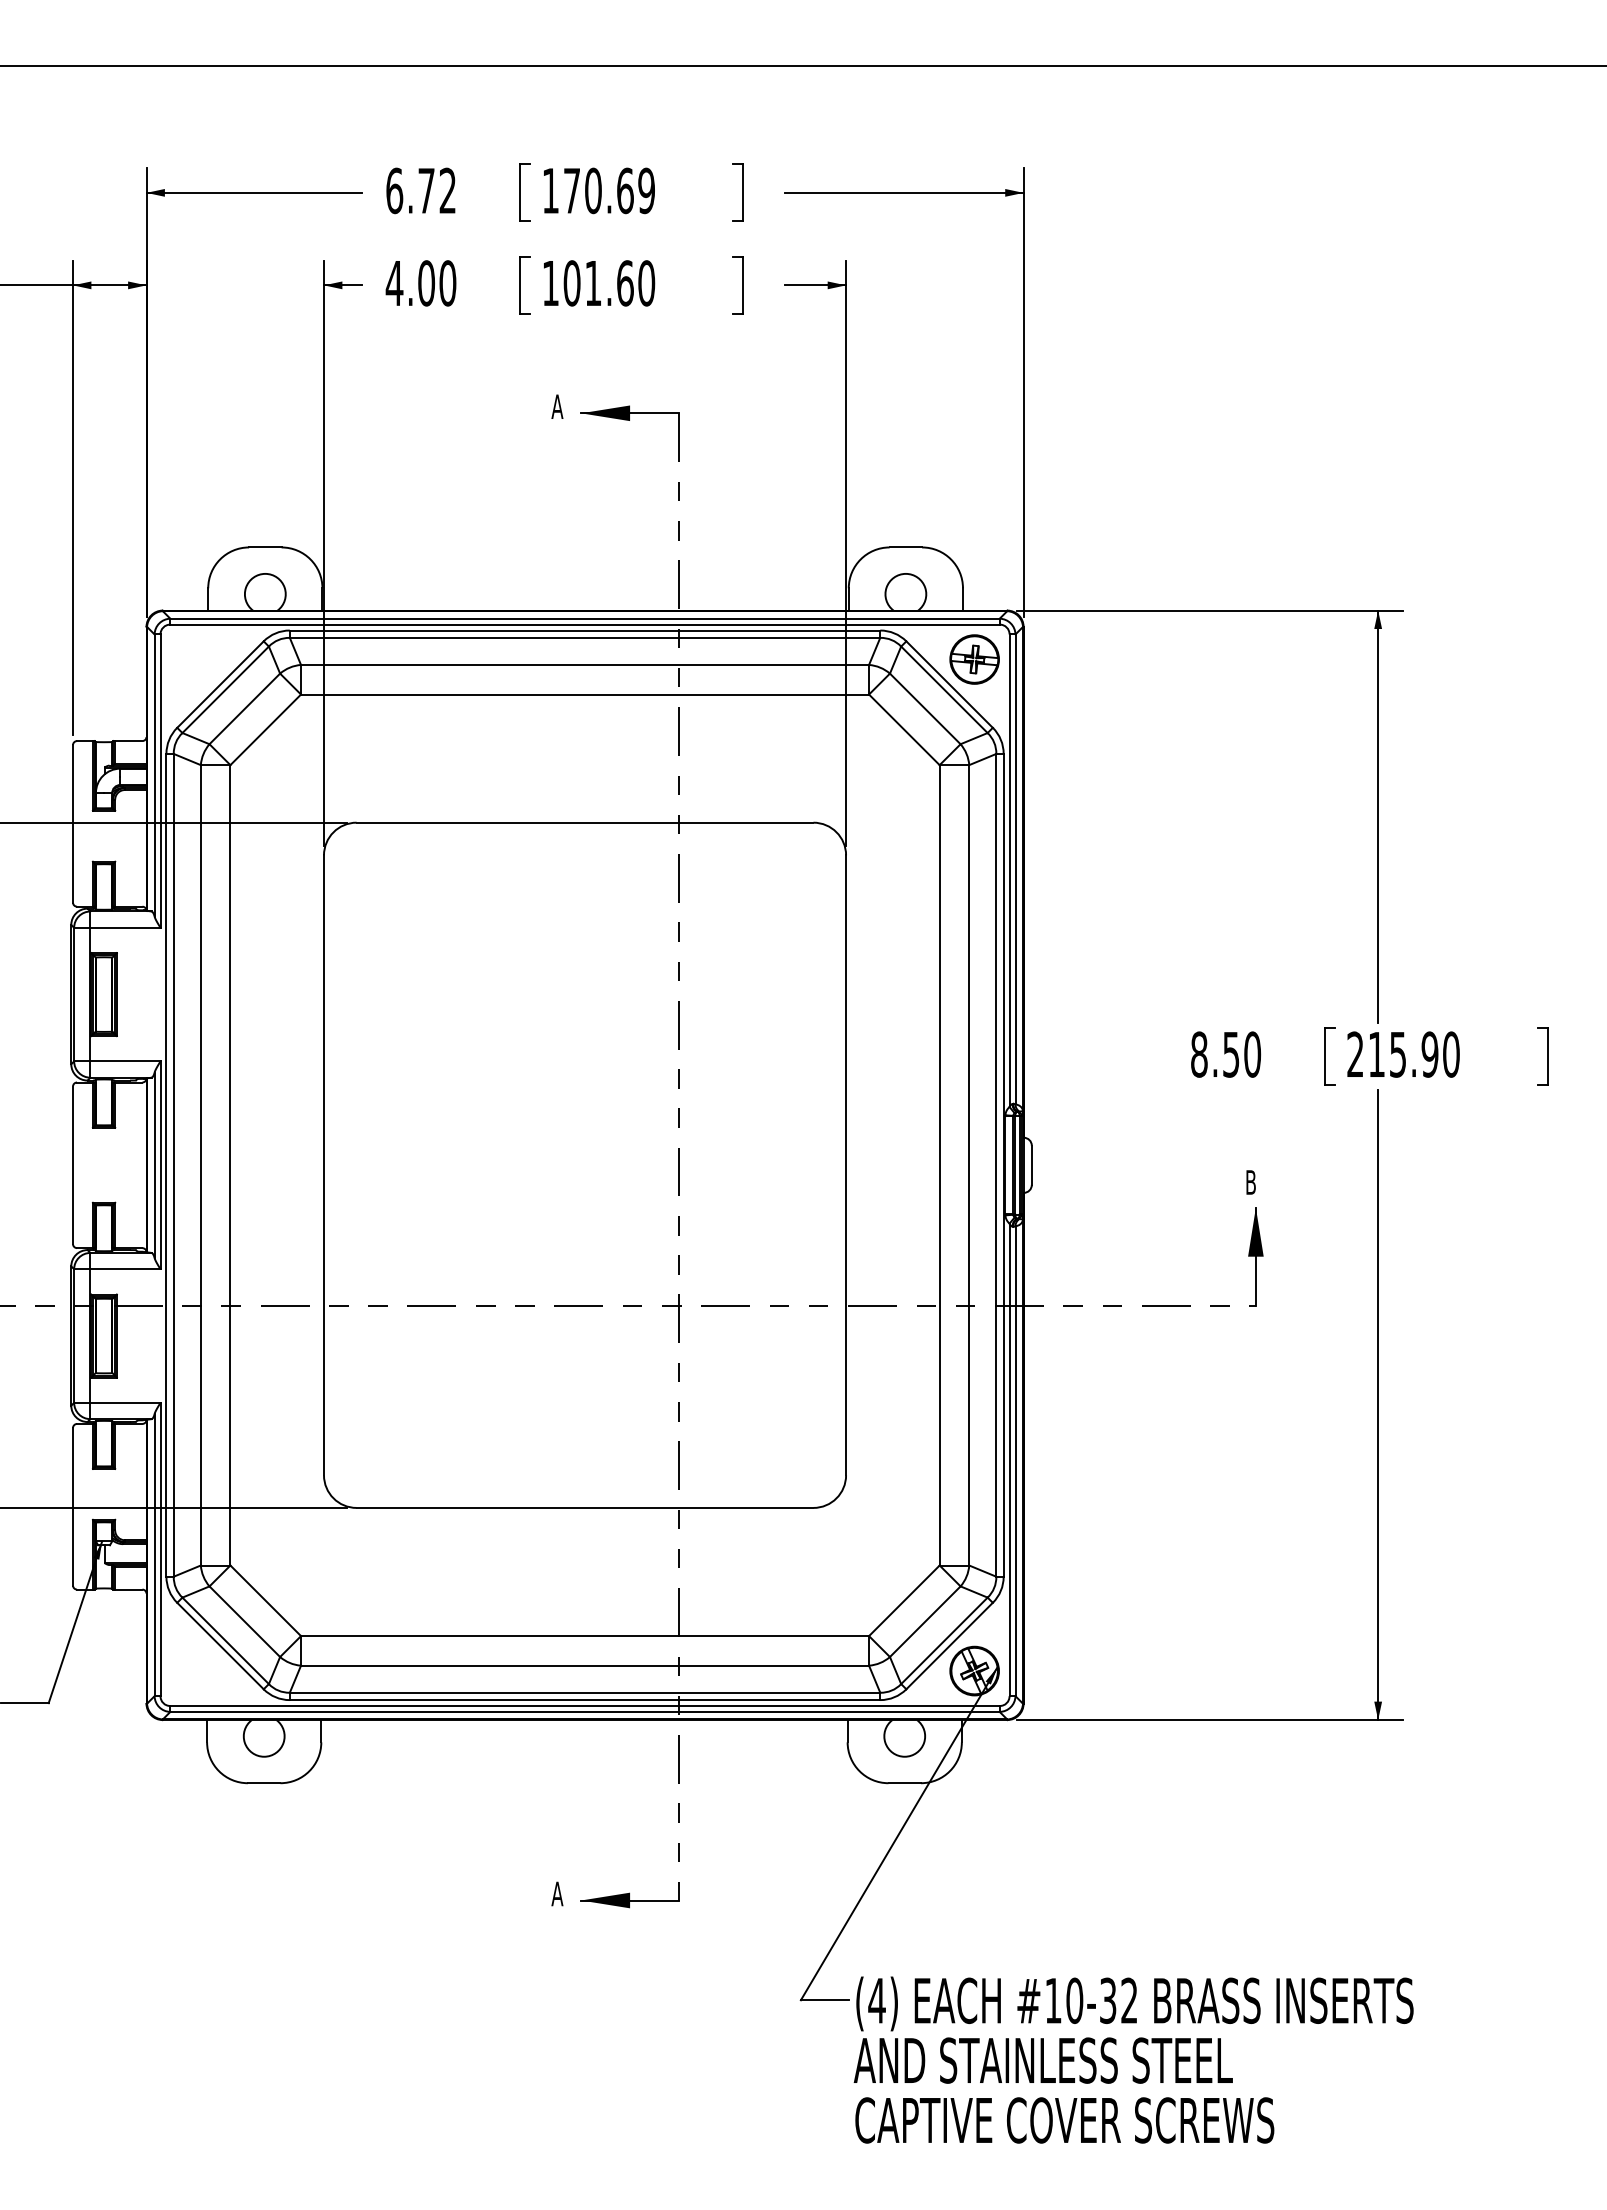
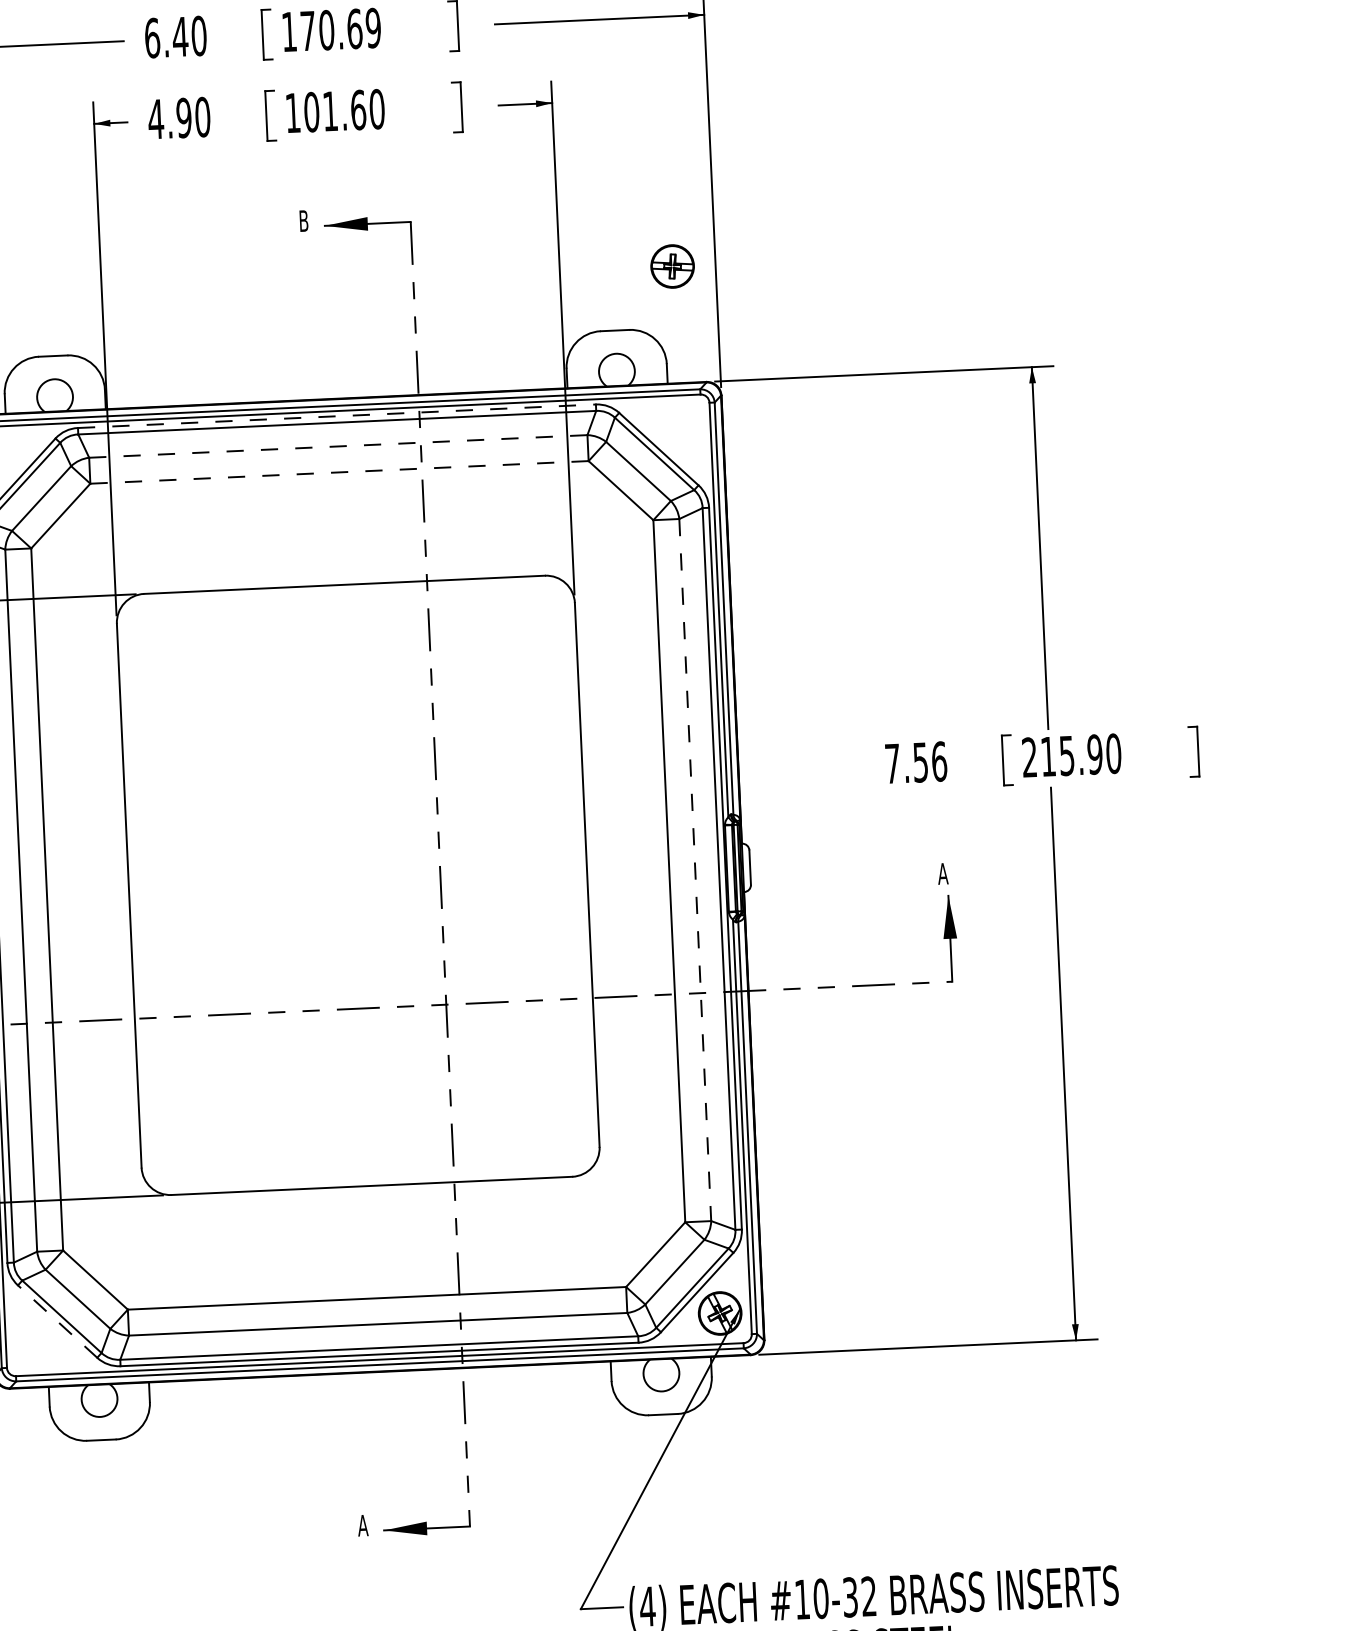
text: (436, 190) -> (189, 36), 6.72 -> 6.40
text: (426, 283) -> (184, 118), 4.00 -> 4.90
text: (557, 406) -> (303, 220), A -> B
line: (585, 630) -> (337, 416), solid -> dashed
part: (974, 659) -> (672, 266), moved
line: (585, 664) -> (338, 446), solid -> dashed
line: (584, 694) -> (339, 472), solid -> dashed
text: (1226, 1054) -> (916, 762), 8.50 -> 7.56
line: (969, 1165) -> (695, 870), solid -> dashed
text: (1250, 1182) -> (942, 873), B -> A
line: (220, 1645) -> (57, 1321), solid -> dashed

